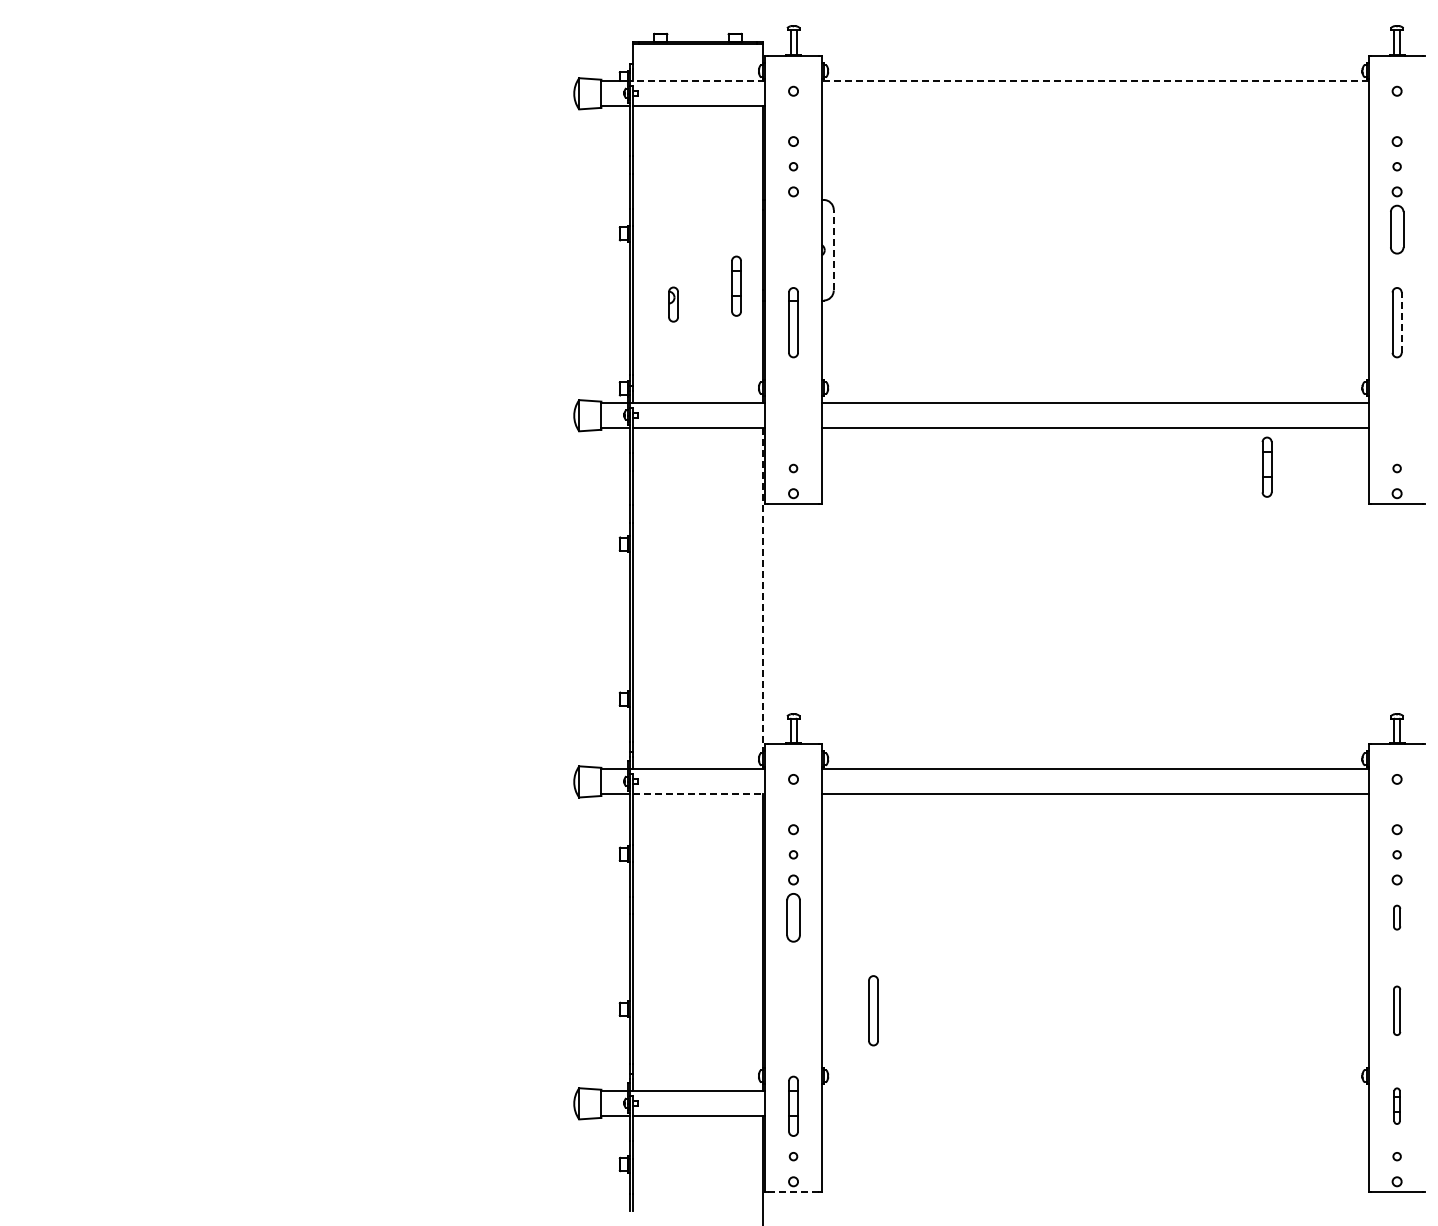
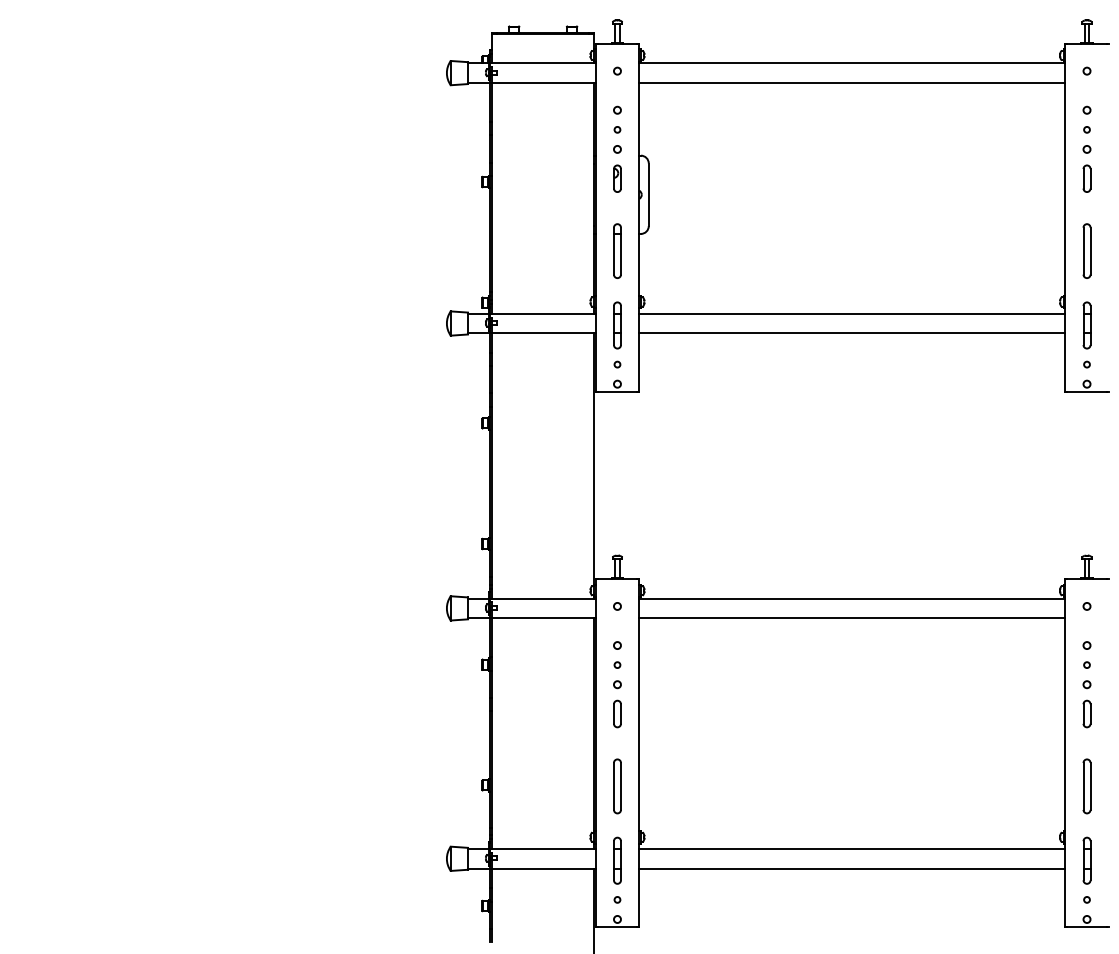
line: (697, 81) -> (542, 63), dashed -> solid
line: (1095, 81) -> (852, 63), dashed -> solid
line: (1094, 106) -> (851, 82), added
part: (1396, 229) -> (1086, 178), size x0.71
line: (833, 249) -> (648, 194), dashed -> solid
part: (736, 285) -> (617, 324), moved
part: (673, 304) -> (617, 178), moved
line: (1401, 322) -> (1090, 251), dashed -> solid
part: (1266, 466) -> (1086, 324), moved
line: (763, 590) -> (594, 459), dashed -> solid
line: (699, 794) -> (544, 618), dashed -> solid
part: (793, 917) -> (617, 713), size x0.71
part: (1396, 917) -> (1086, 713), size x1.43
part: (873, 1010) -> (617, 786), moved
part: (1396, 1010) -> (1086, 786), size x1.43
line: (1094, 1091) -> (851, 849), added
part: (1396, 1105) -> (1086, 860), size x1.67
line: (1094, 1116) -> (851, 868), added
line: (793, 1191) -> (617, 927), dashed -> solid

